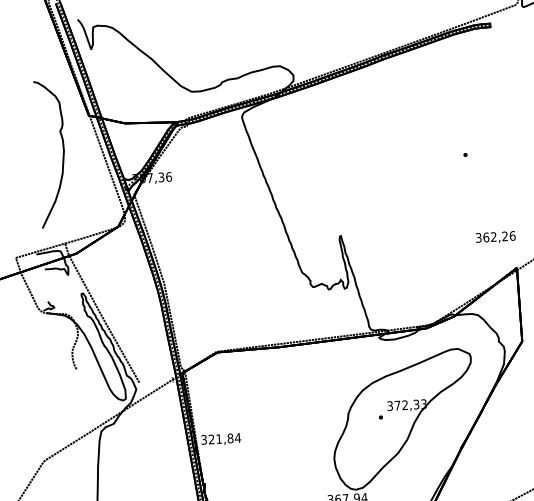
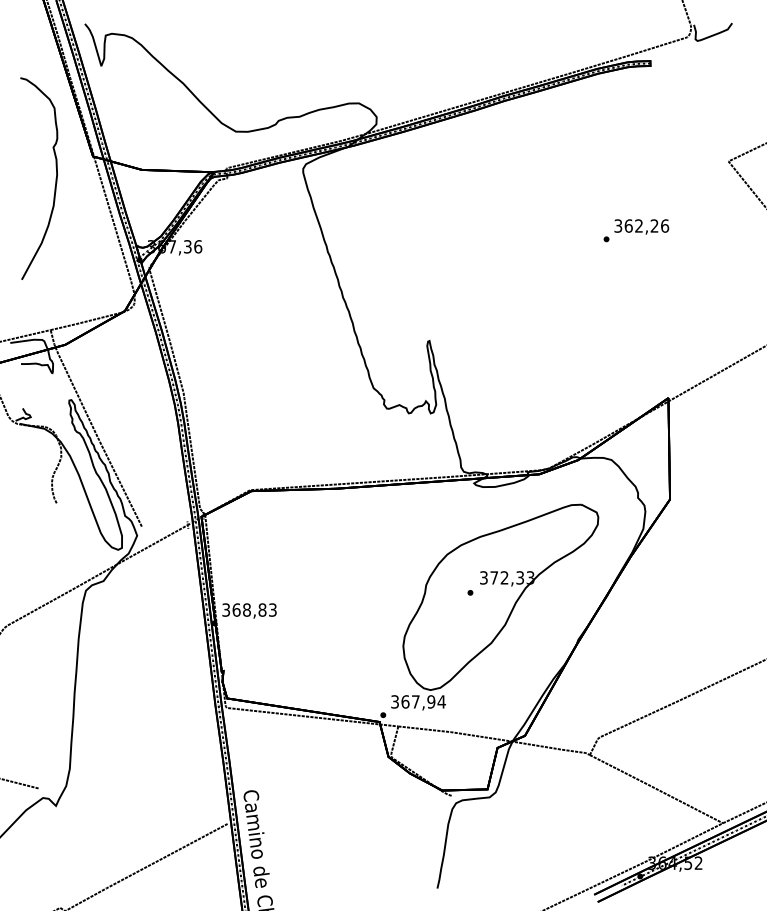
curve: (62, 153) -> (55, 178), moved
text: (495, 237) -> (641, 226), moved
text: (224, 438) -> (254, 609), 321,84 -> 368,83

